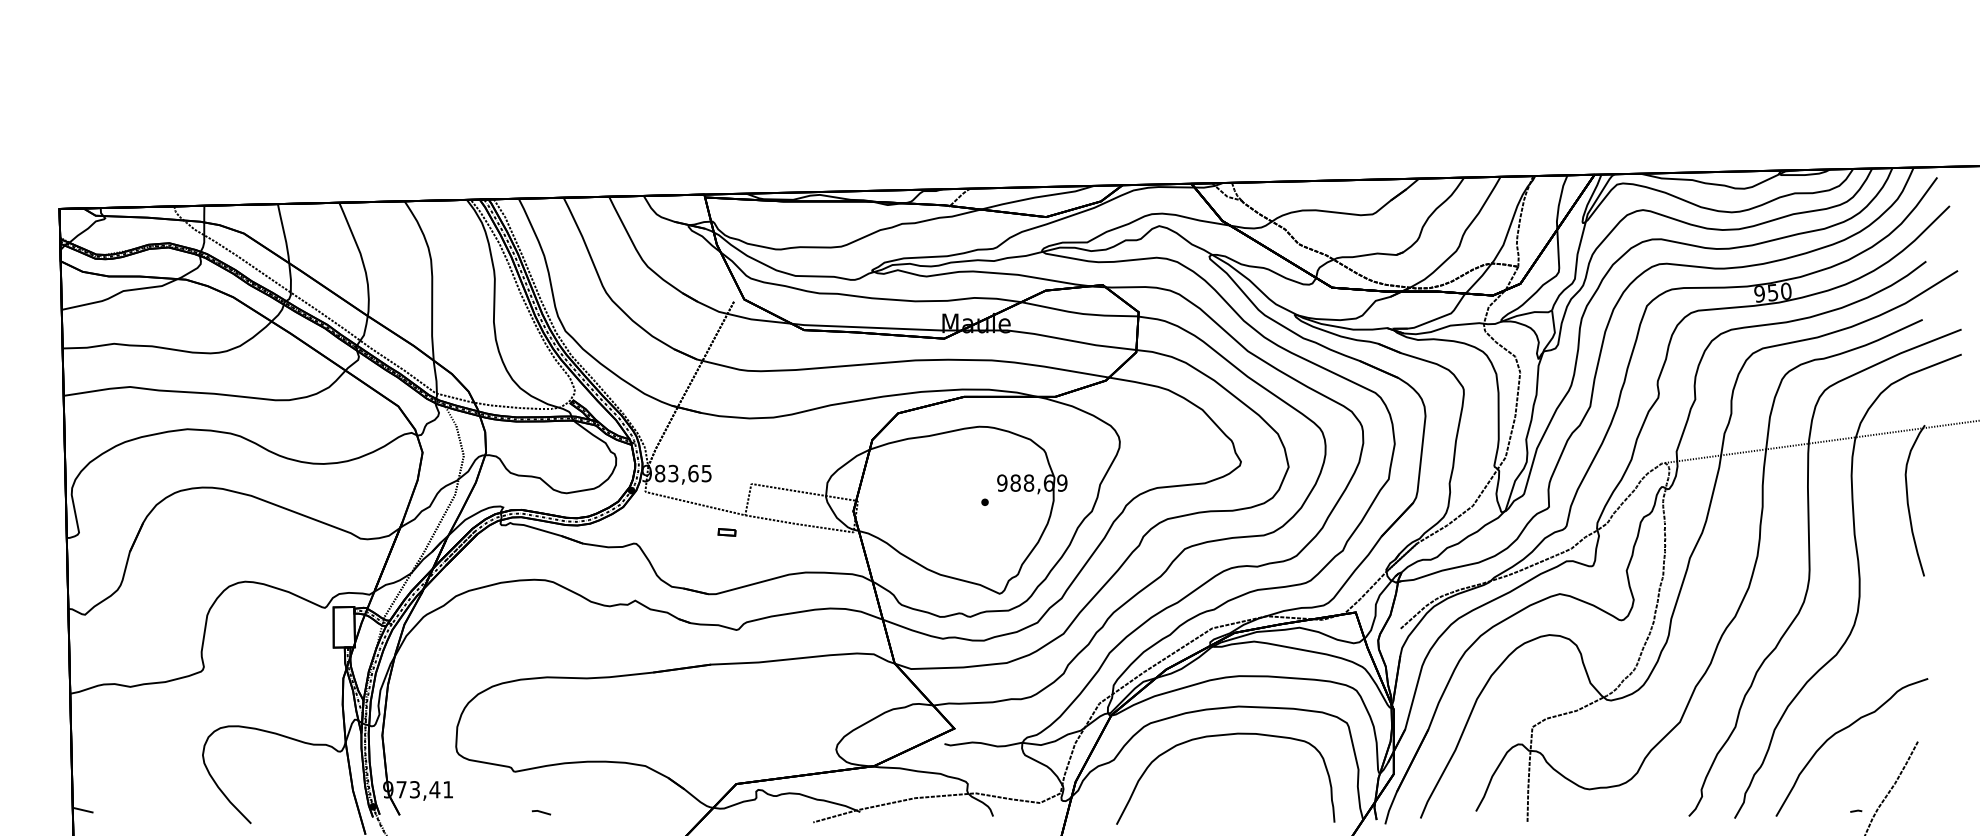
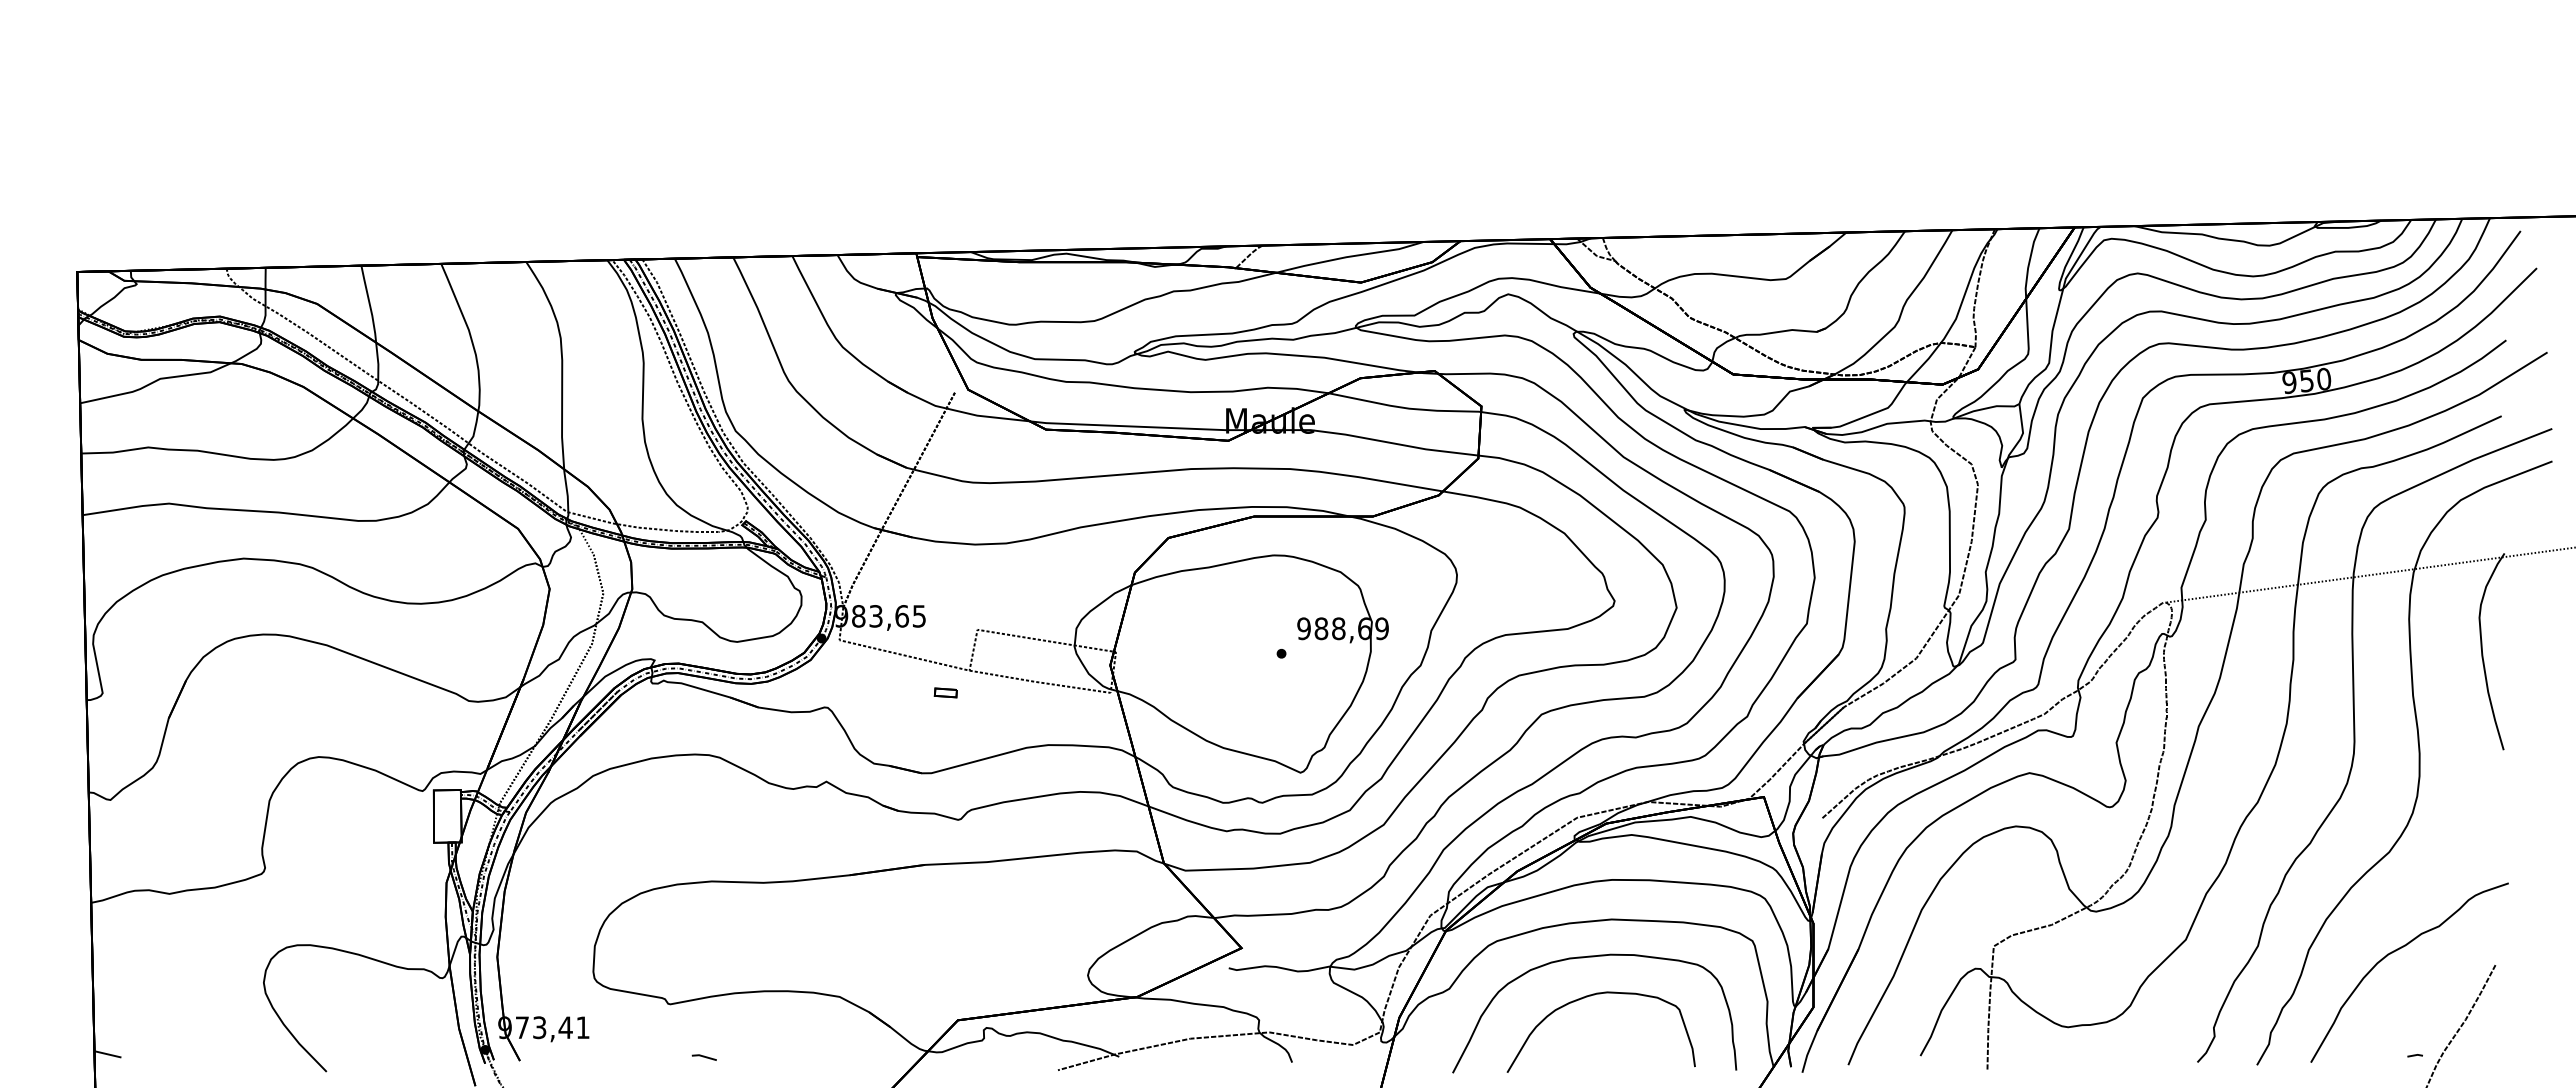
curve: (1223, 765) -> (1591, 996), added

